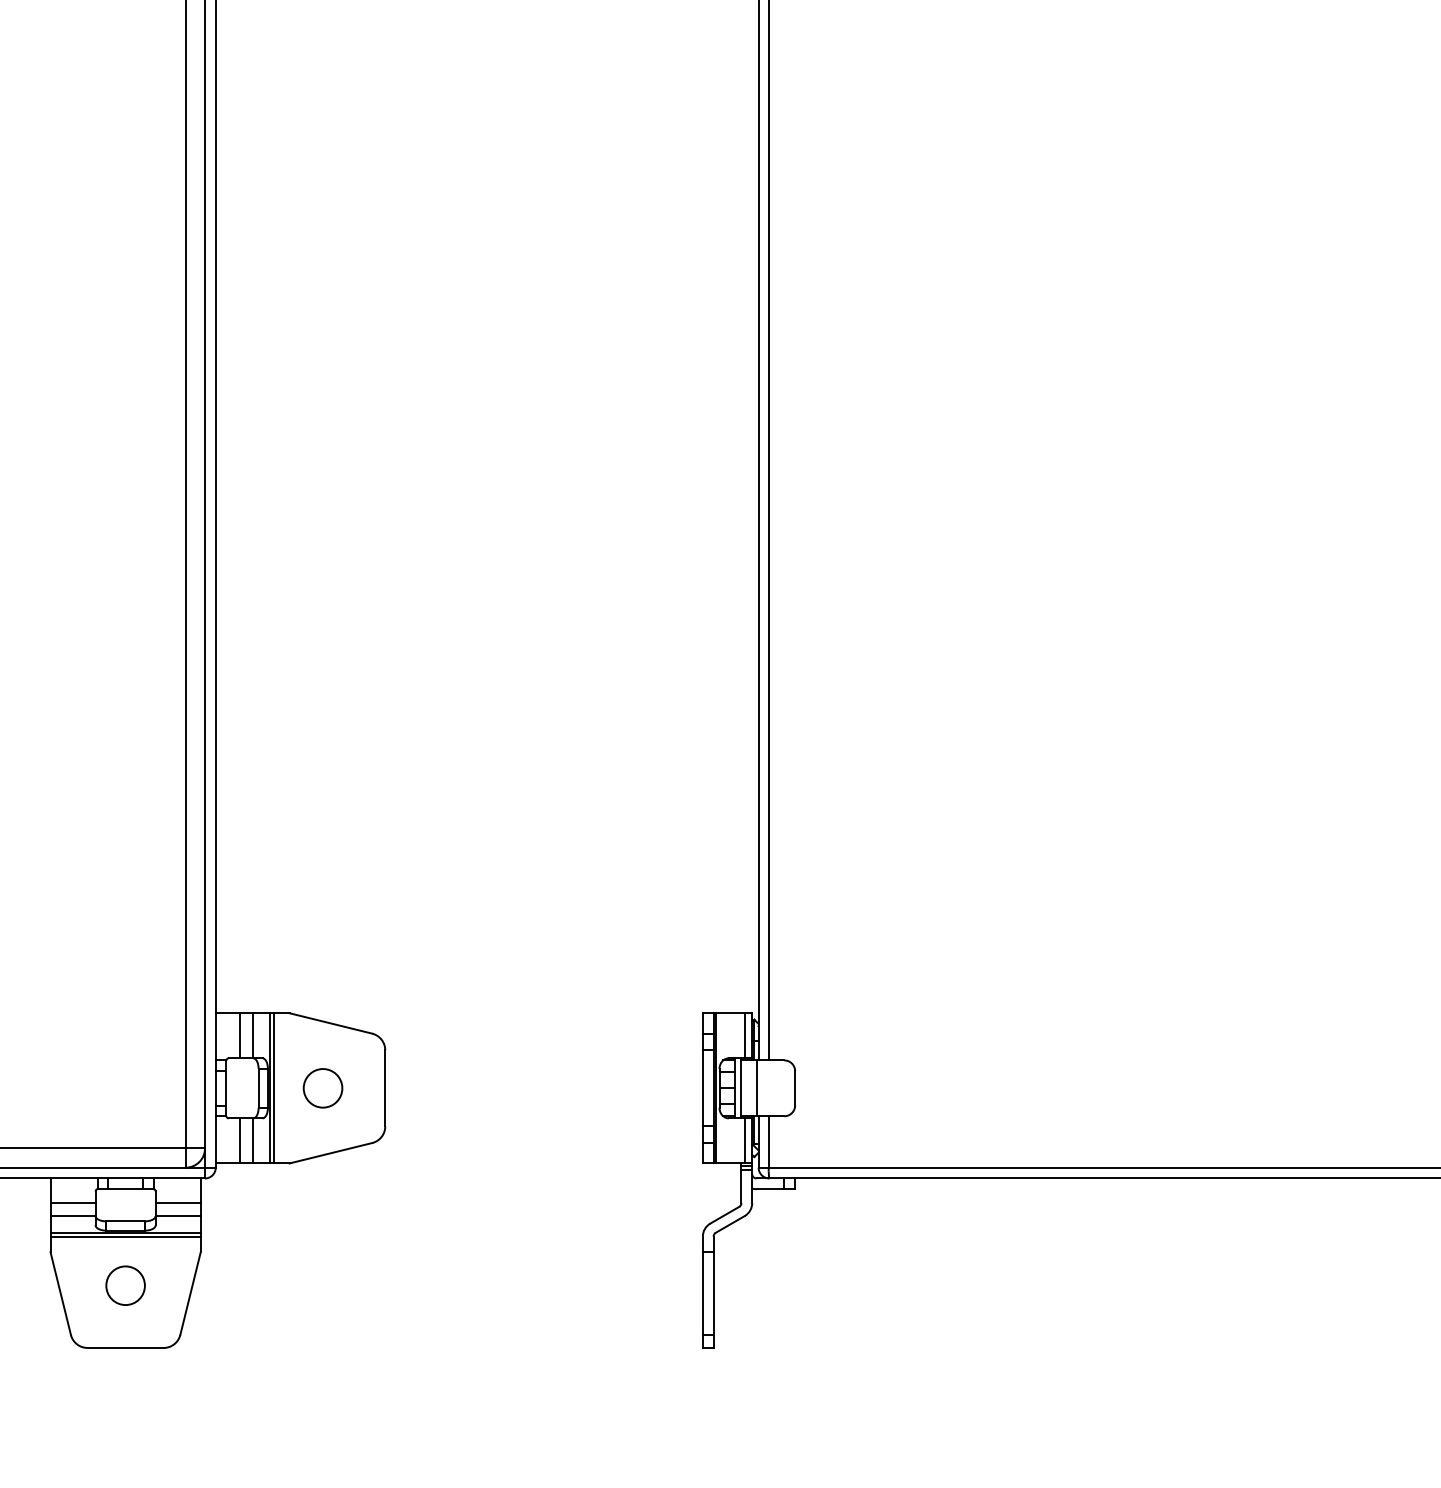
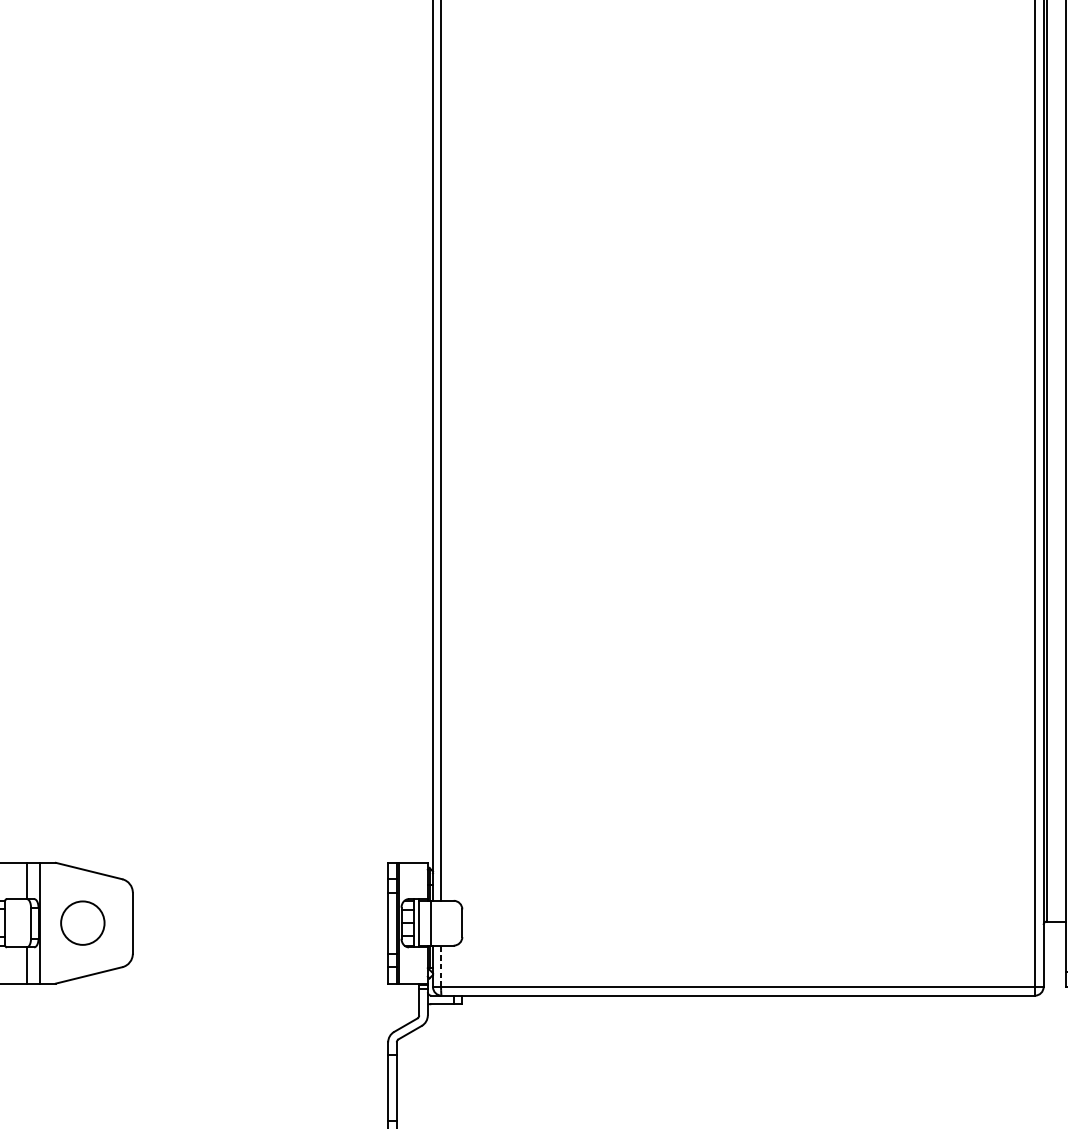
line: (240, 1035) -> (16, 880), removed
line: (744, 1035) -> (421, 880), removed
line: (273, 1088) -> (43, 923), removed
circle: (322, 1088) -> (82, 923), size x1.4
line: (240, 1140) -> (16, 965), removed
line: (744, 1140) -> (421, 965), removed
line: (768, 1141) -> (440, 965), solid -> dashed

